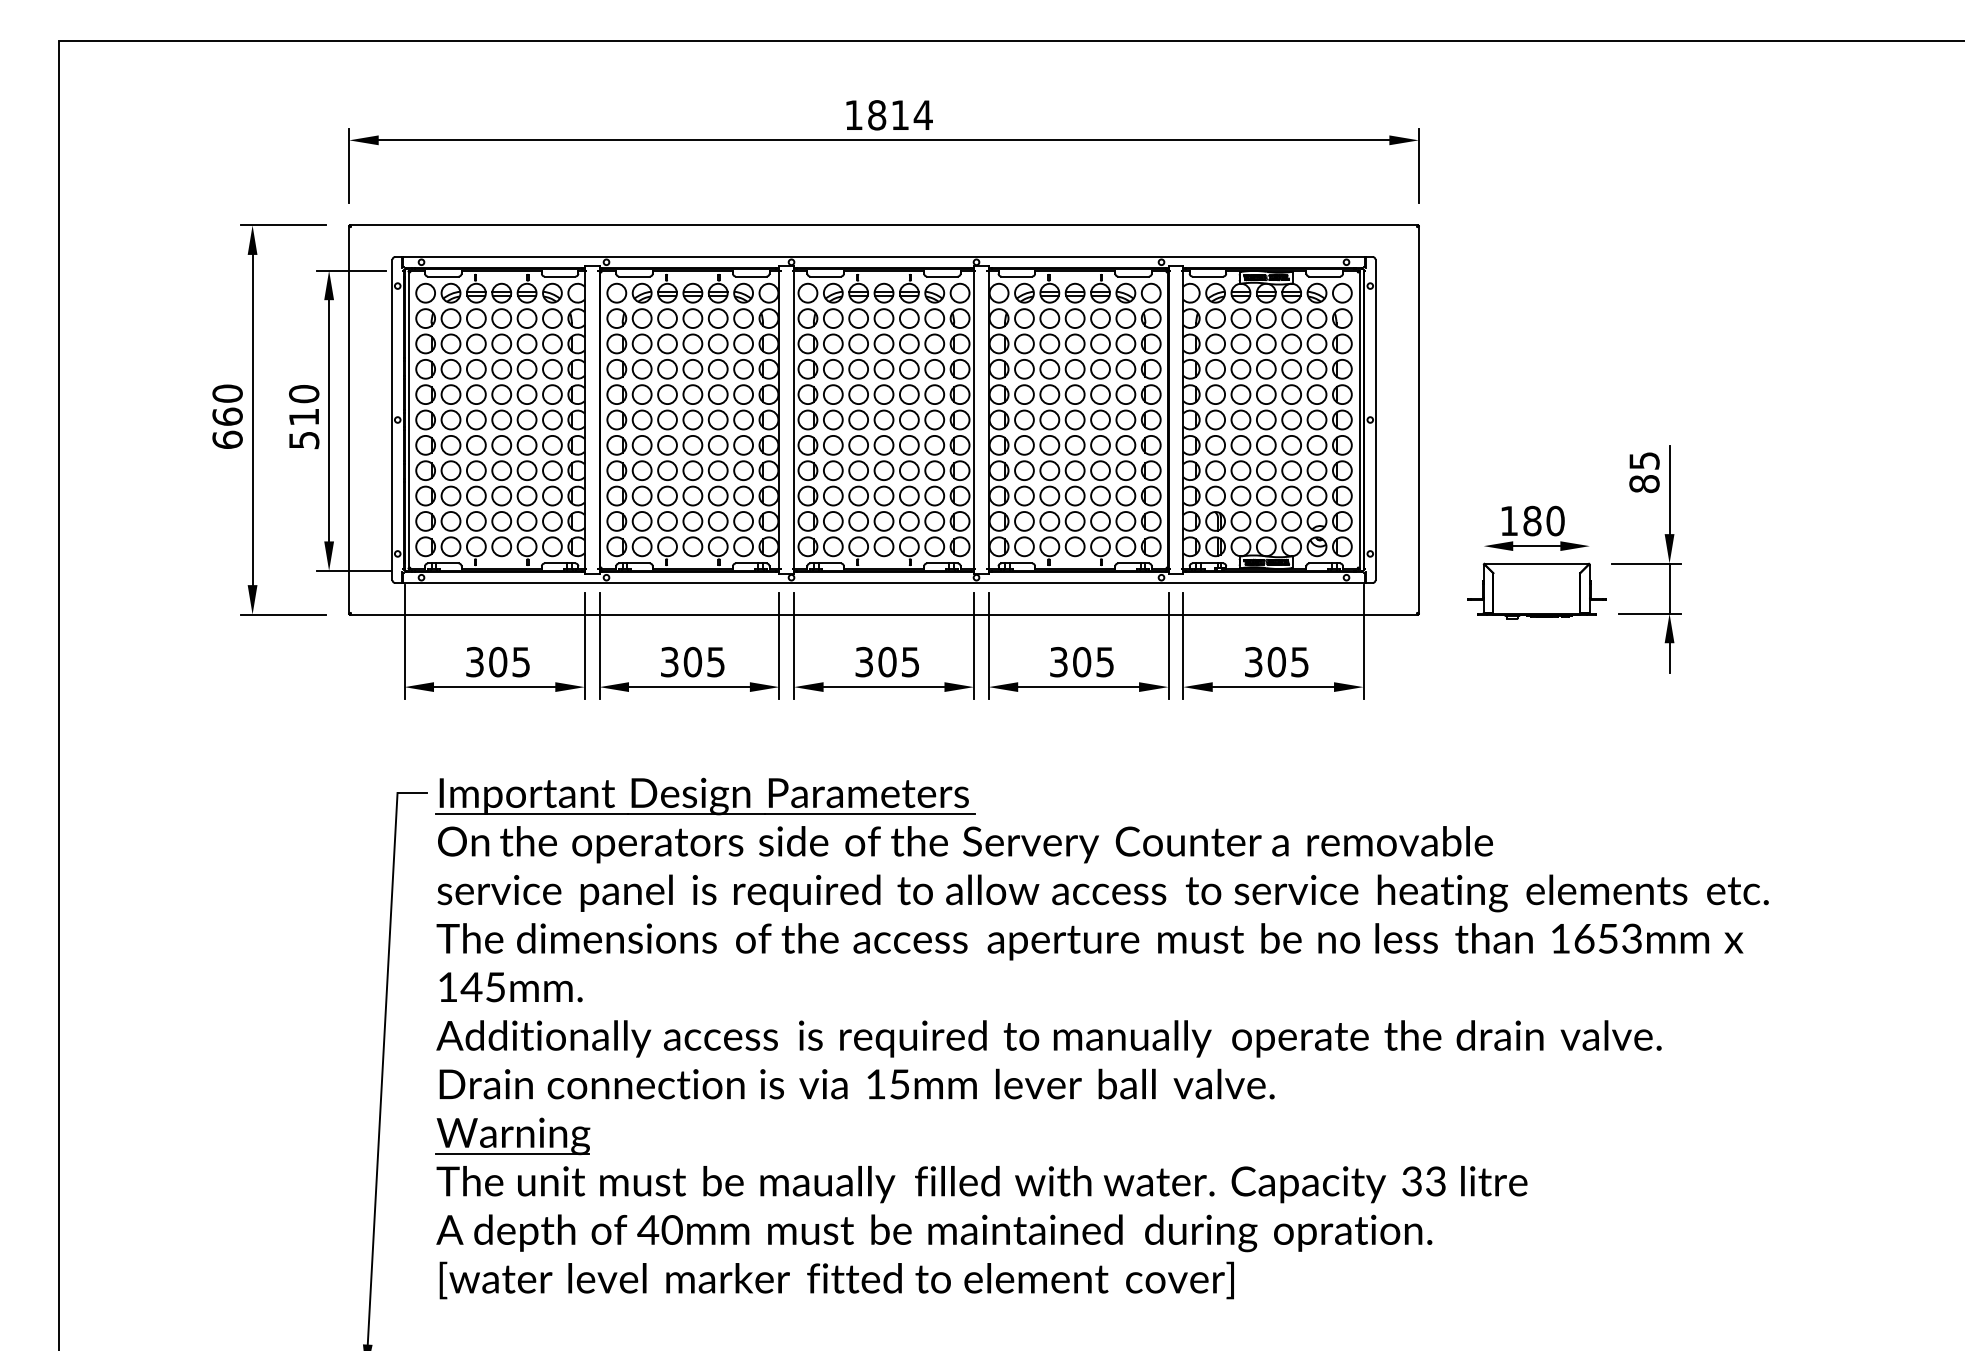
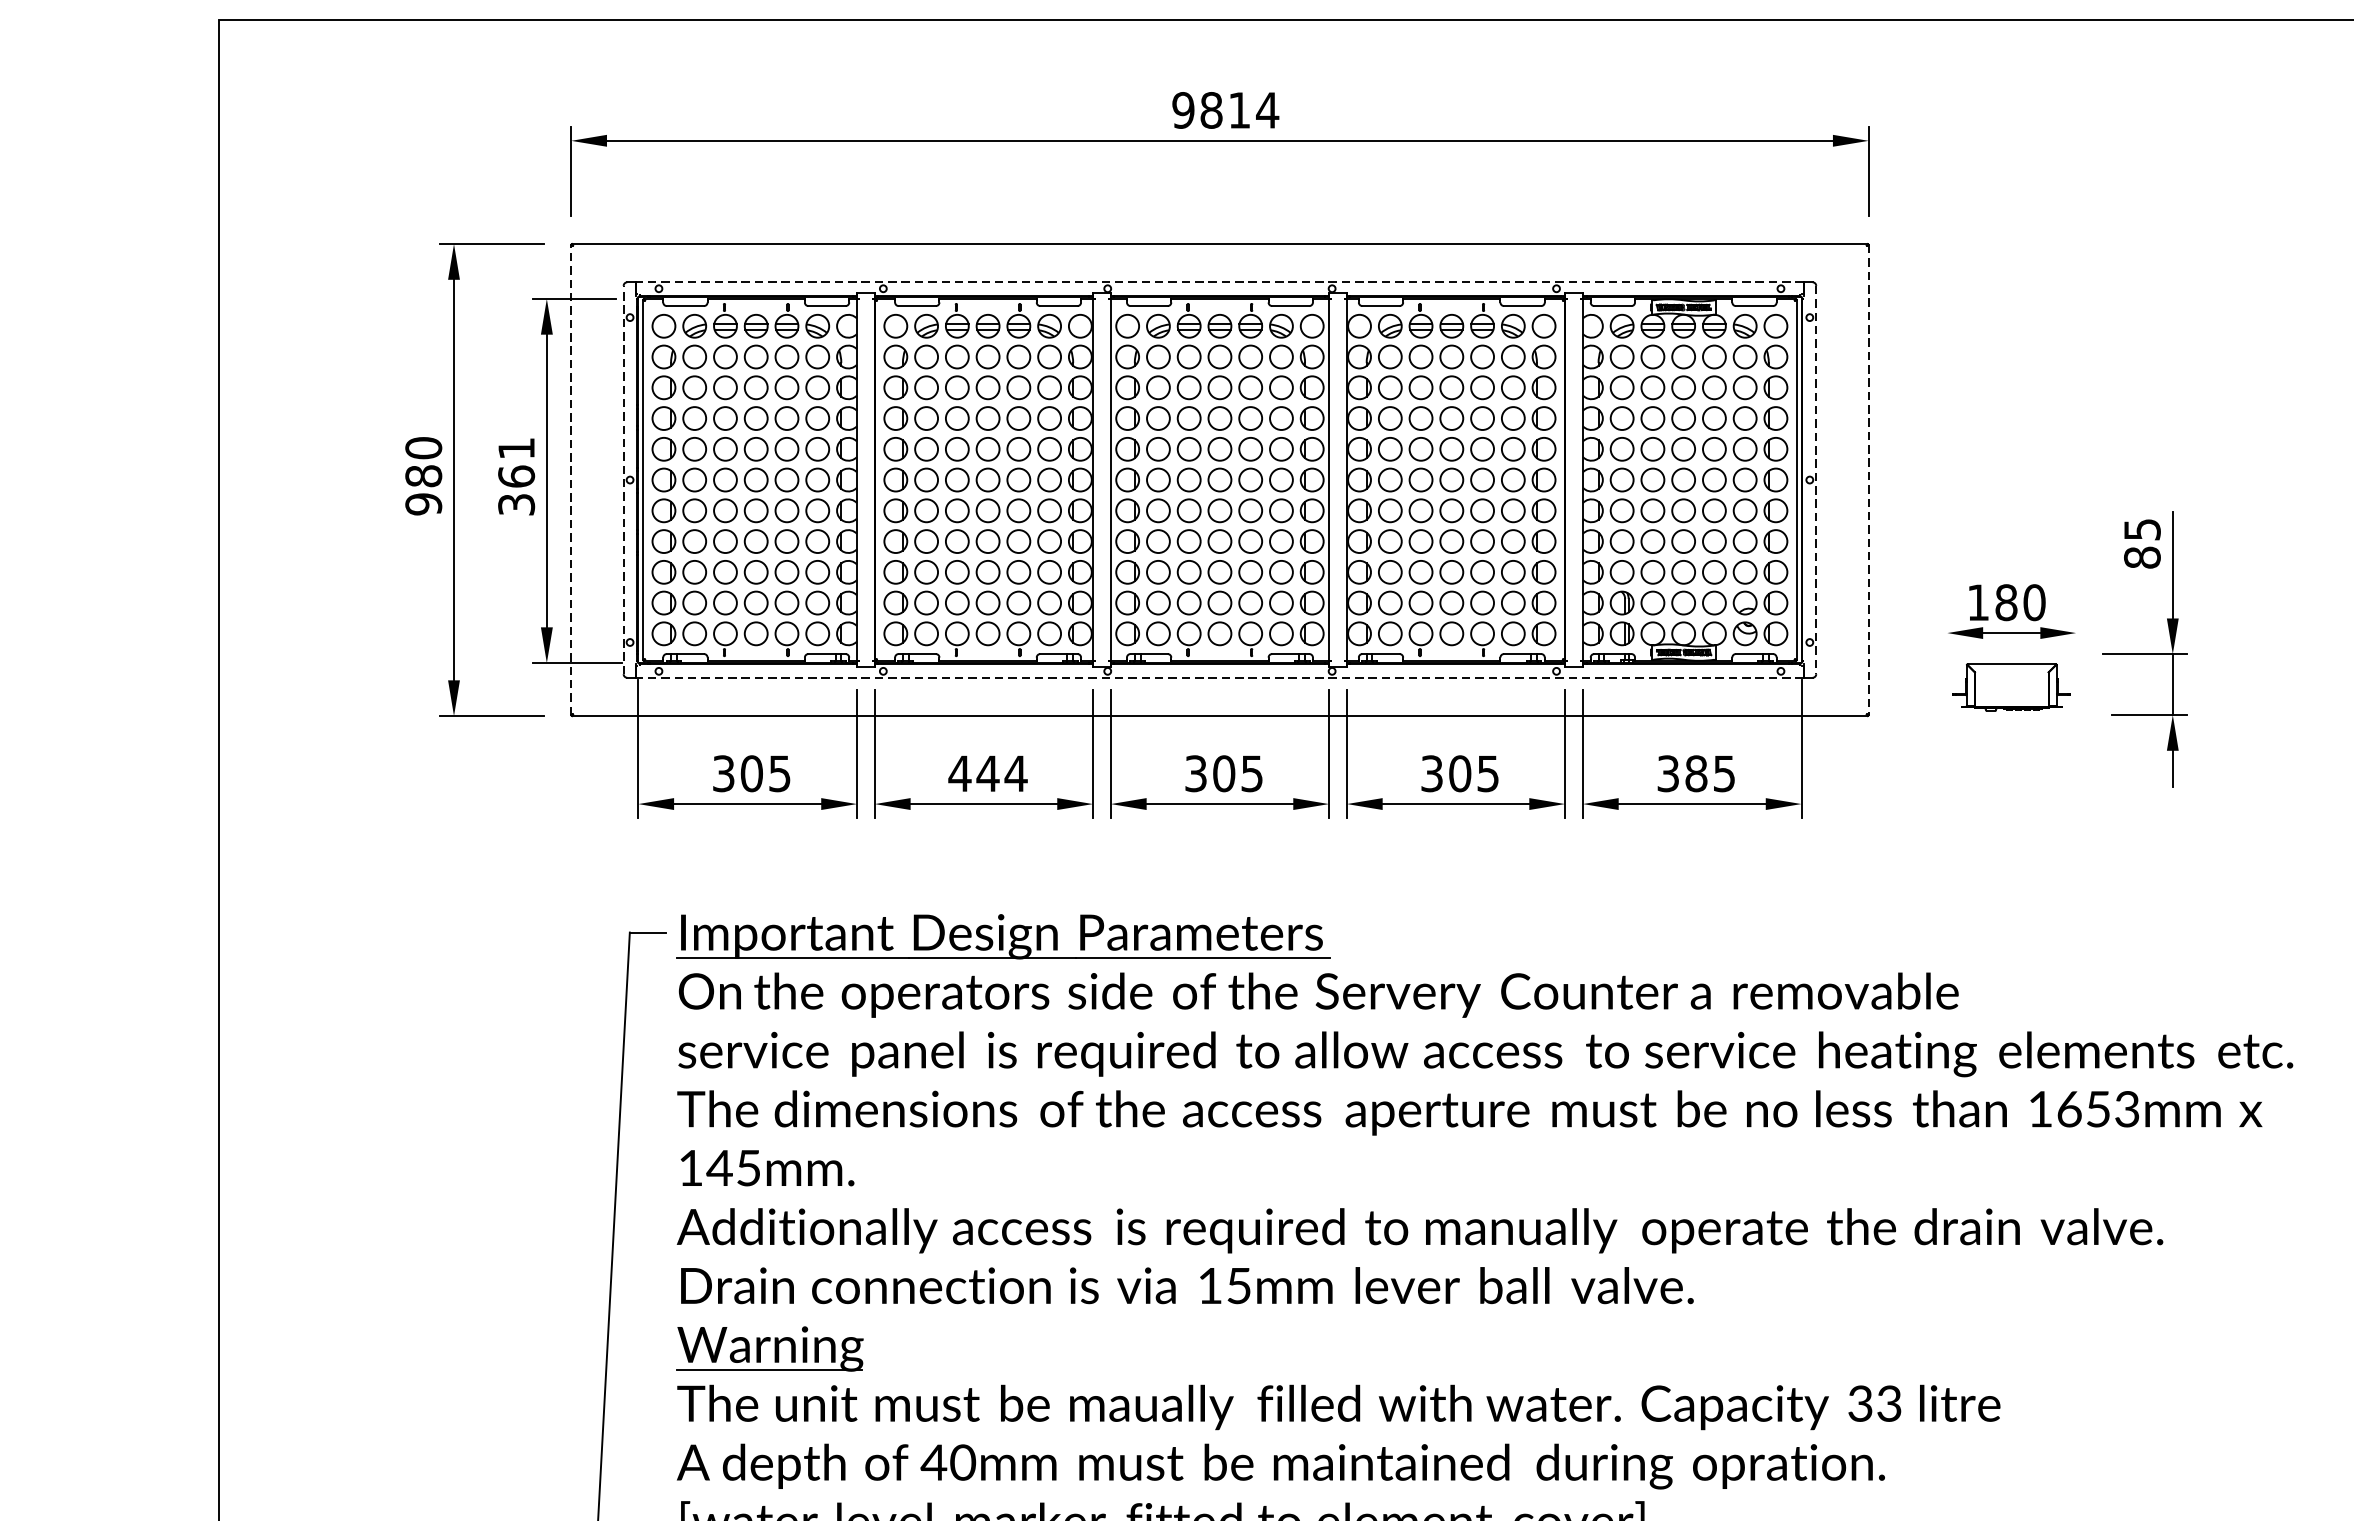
text: (853, 115) -> (1182, 110), 1814 -> 9814
line: (883, 257) -> (1219, 282), solid -> dashed
text: (304, 416) -> (516, 475), 510 -> 361
line: (392, 419) -> (623, 479), solid -> dashed
line: (349, 420) -> (571, 480), solid -> dashed
line: (1375, 420) -> (1816, 480), solid -> dashed
line: (1418, 420) -> (1868, 480), solid -> dashed
text: (227, 428) -> (423, 490), 660 -> 980
line: (883, 583) -> (1219, 678), solid -> dashed
part: (1536, 590) -> (2011, 686), size x0.7
text: (692, 661) -> (987, 772), 305 -> 444
text: (1276, 662) -> (1696, 774), 305 -> 385

